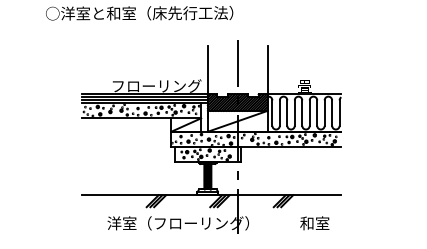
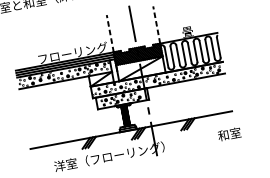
line: (207, 70) -> (109, 33), solid -> dashed
line: (267, 70) -> (156, 25), solid -> dashed
text: (314, 223) -> (229, 134), moved

